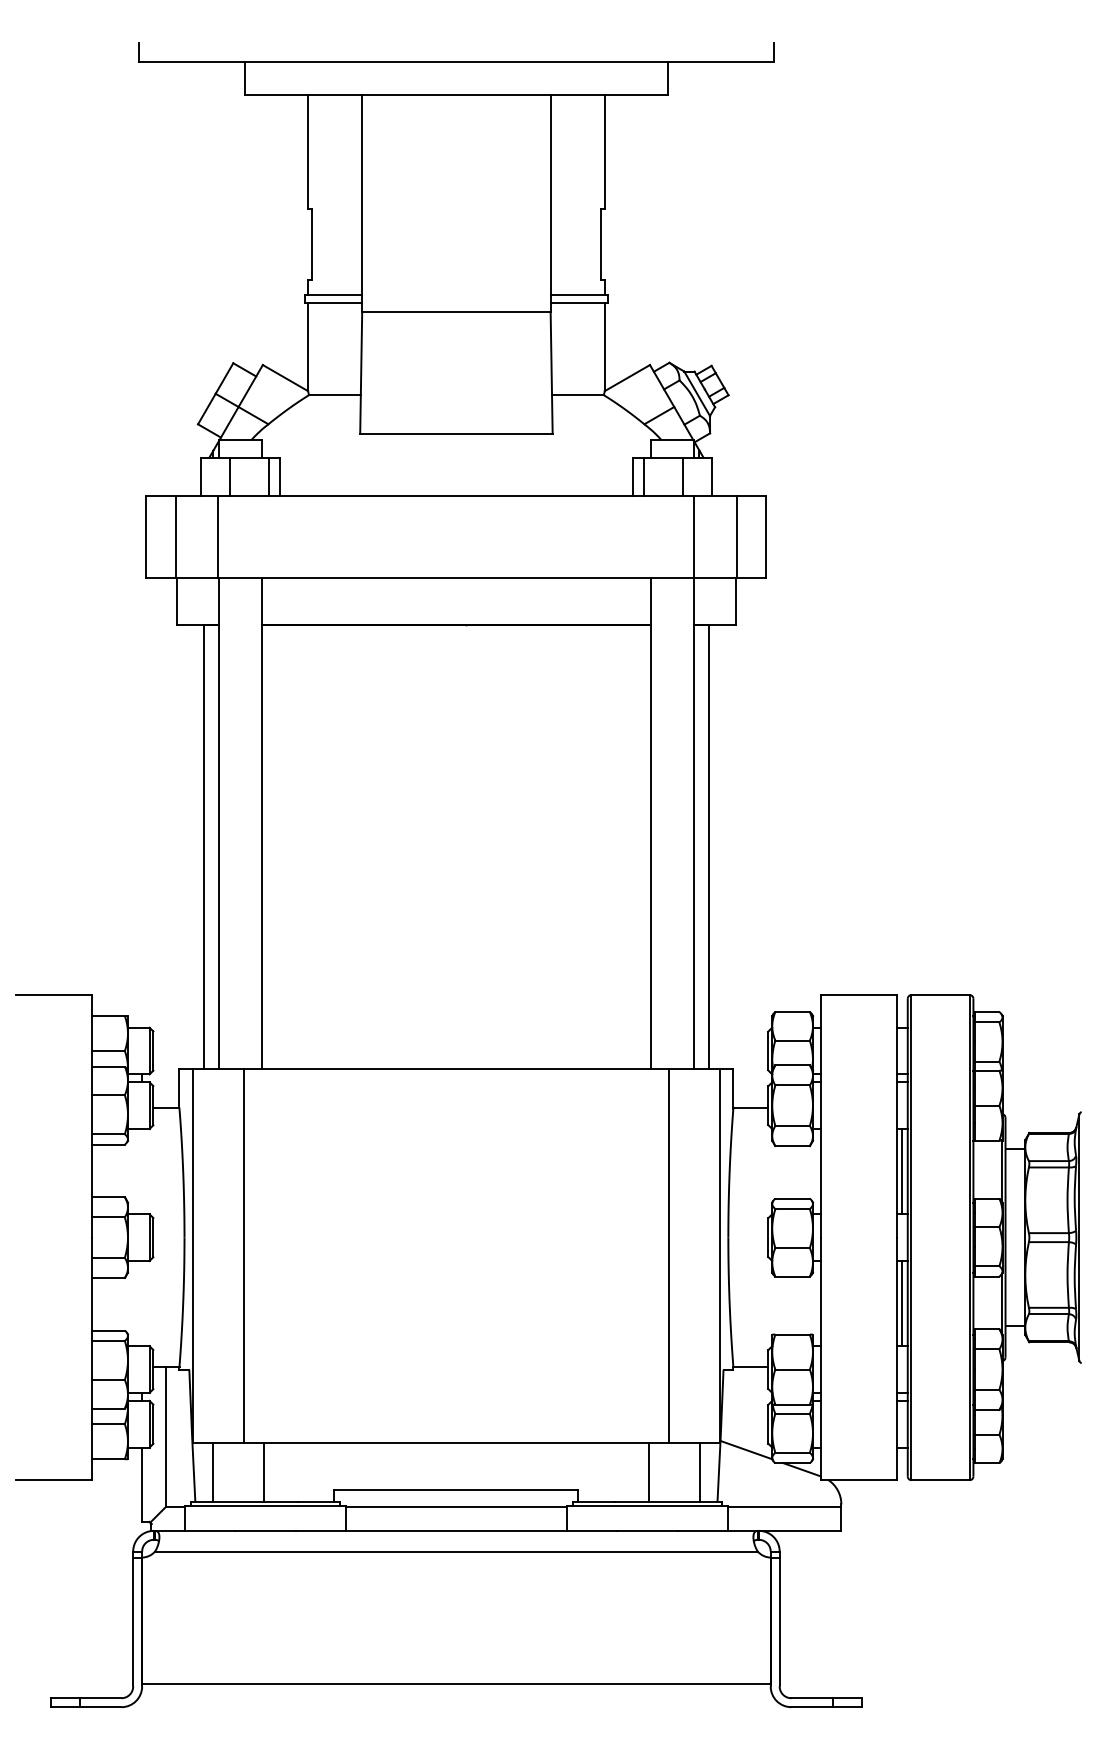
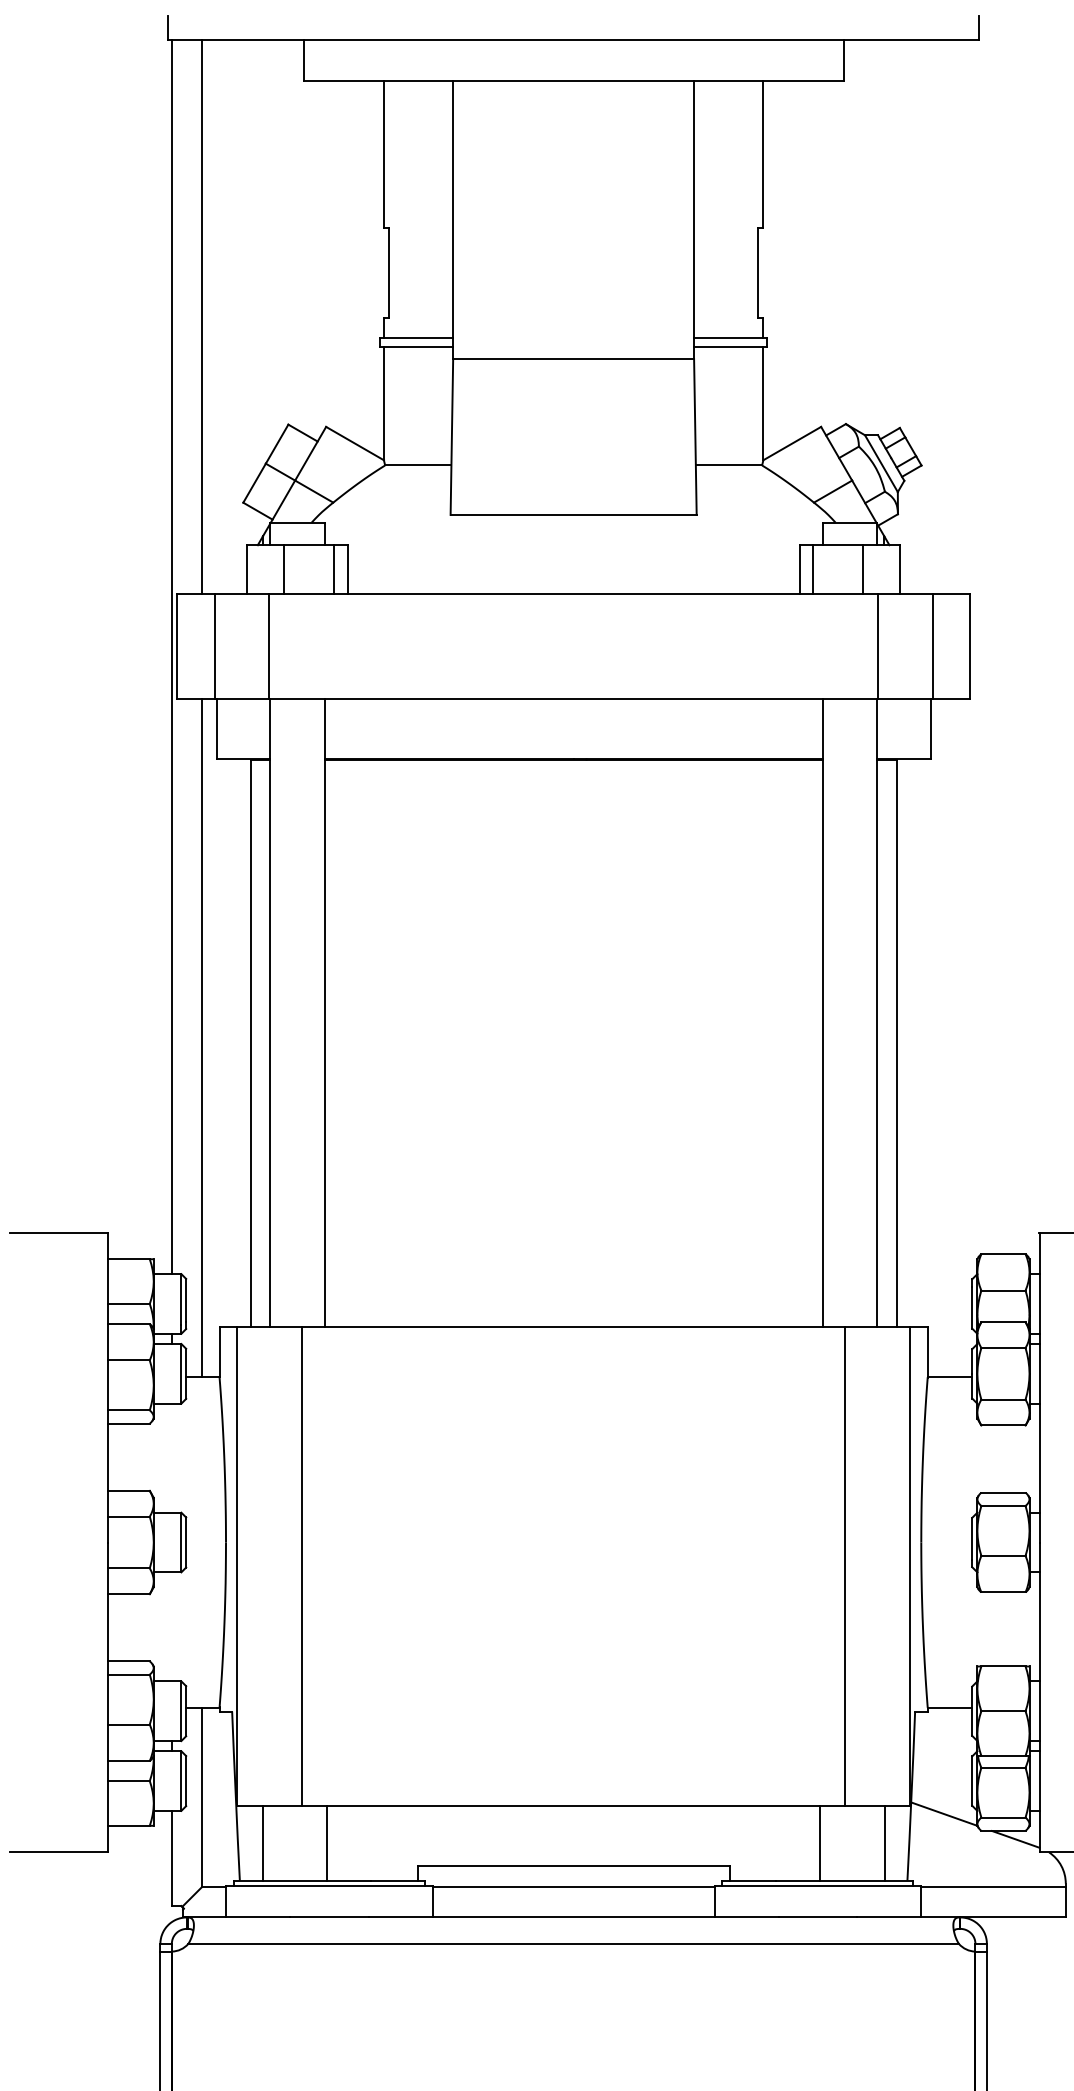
line: (165, 278) -> (201, 316), added
line: (142, 544) -> (172, 656), added
line: (165, 843) -> (201, 1038), added

